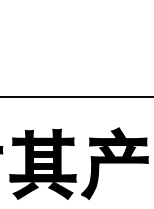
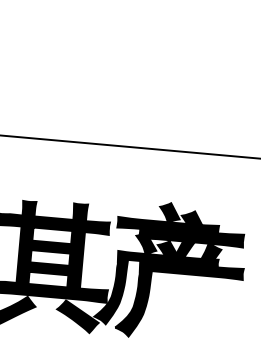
fill: (101, 159) -> (157, 265), added

